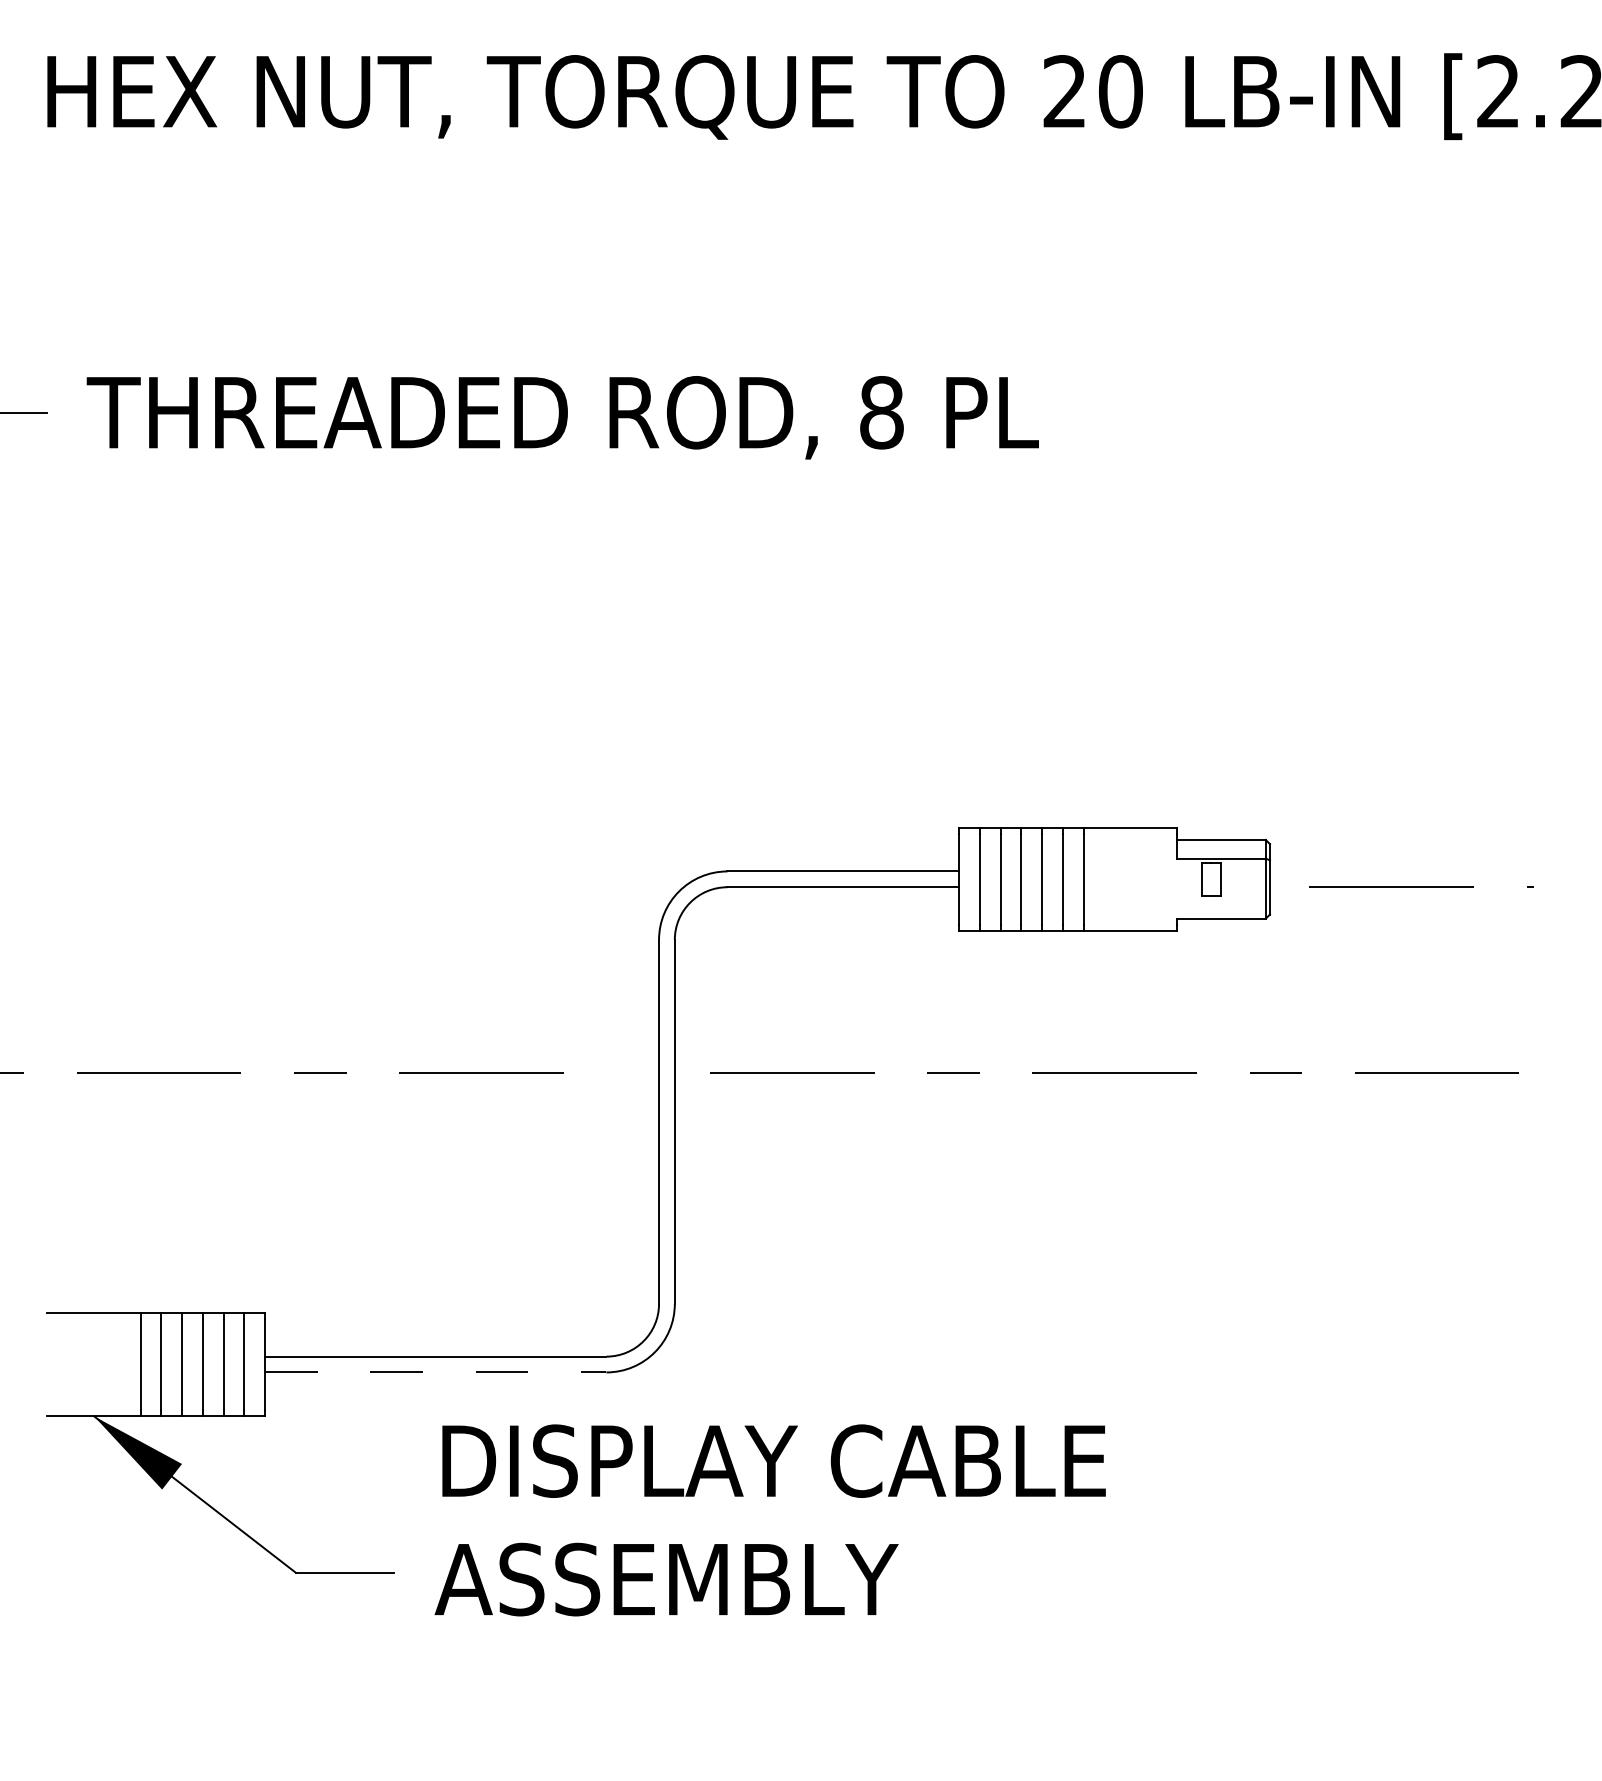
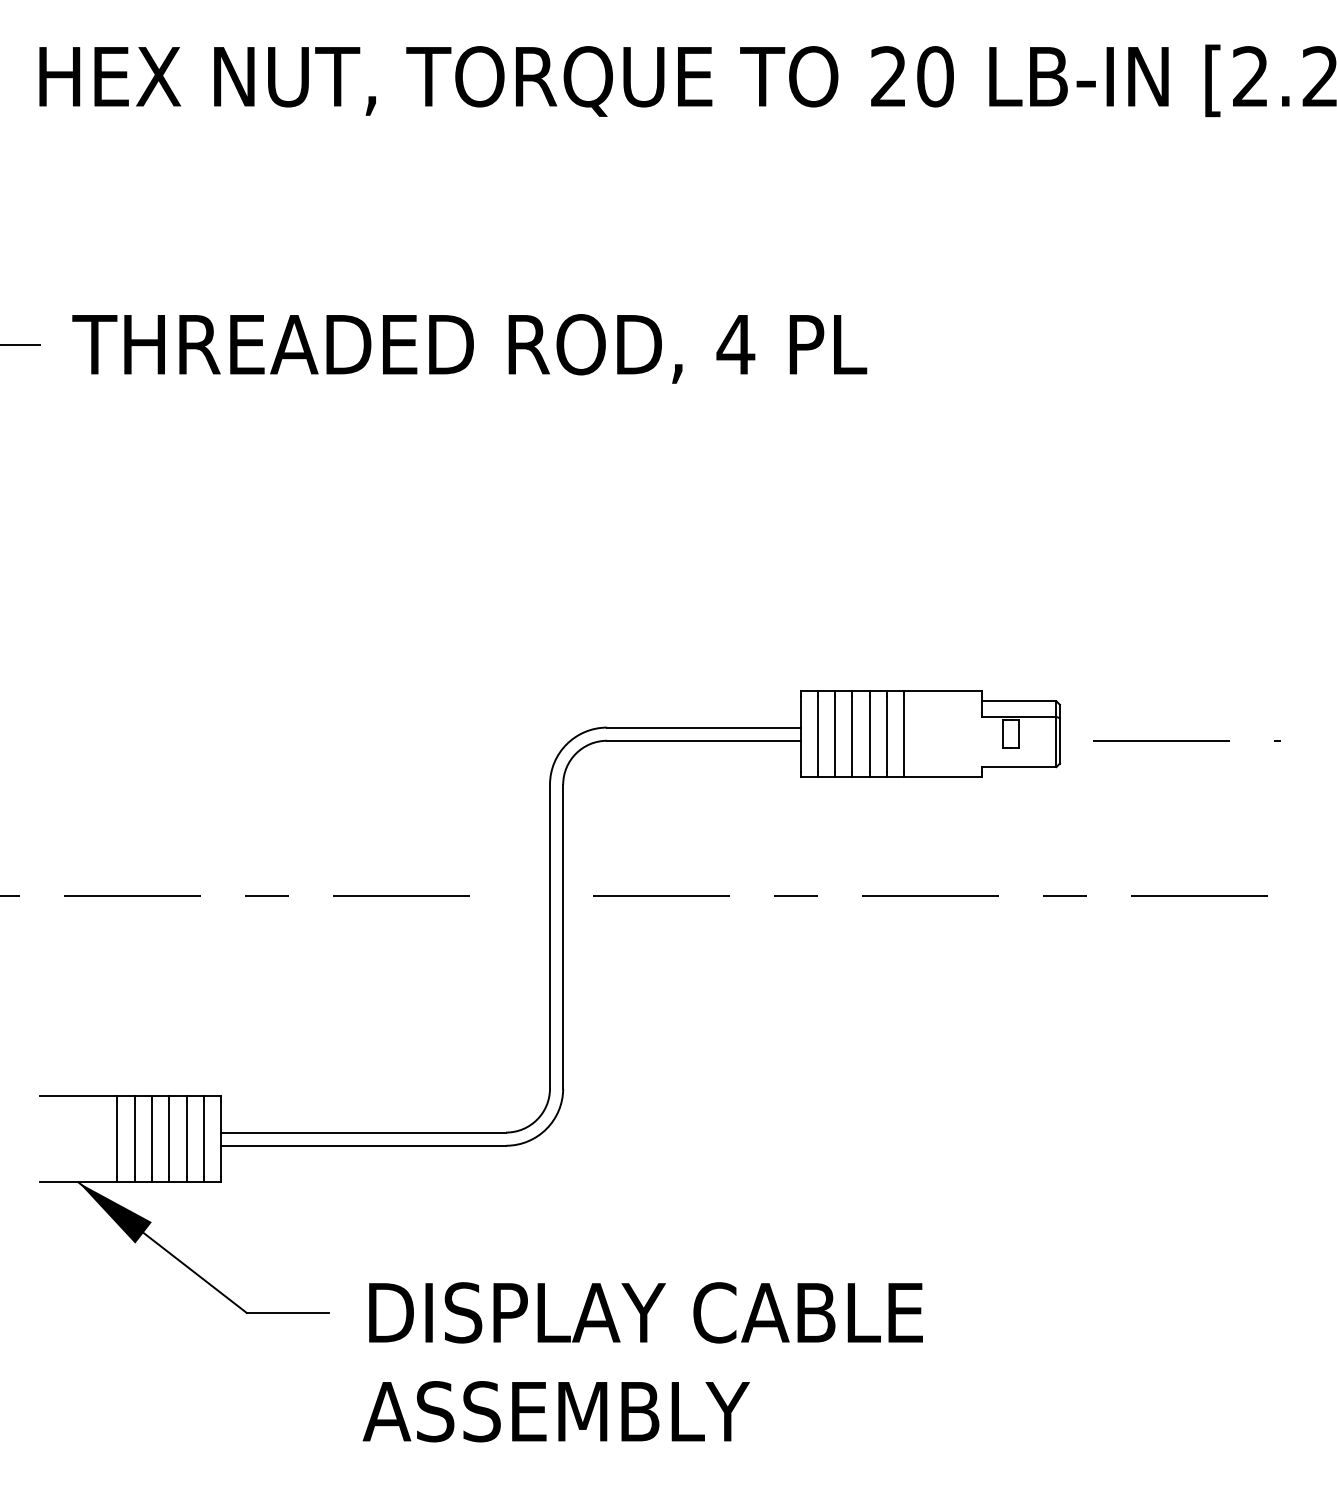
text: (881, 412) -> (735, 344), 8 -> 4
line: (436, 1372) -> (364, 1145), dashed -> solid
text: (769, 1520) -> (642, 1362), moved

